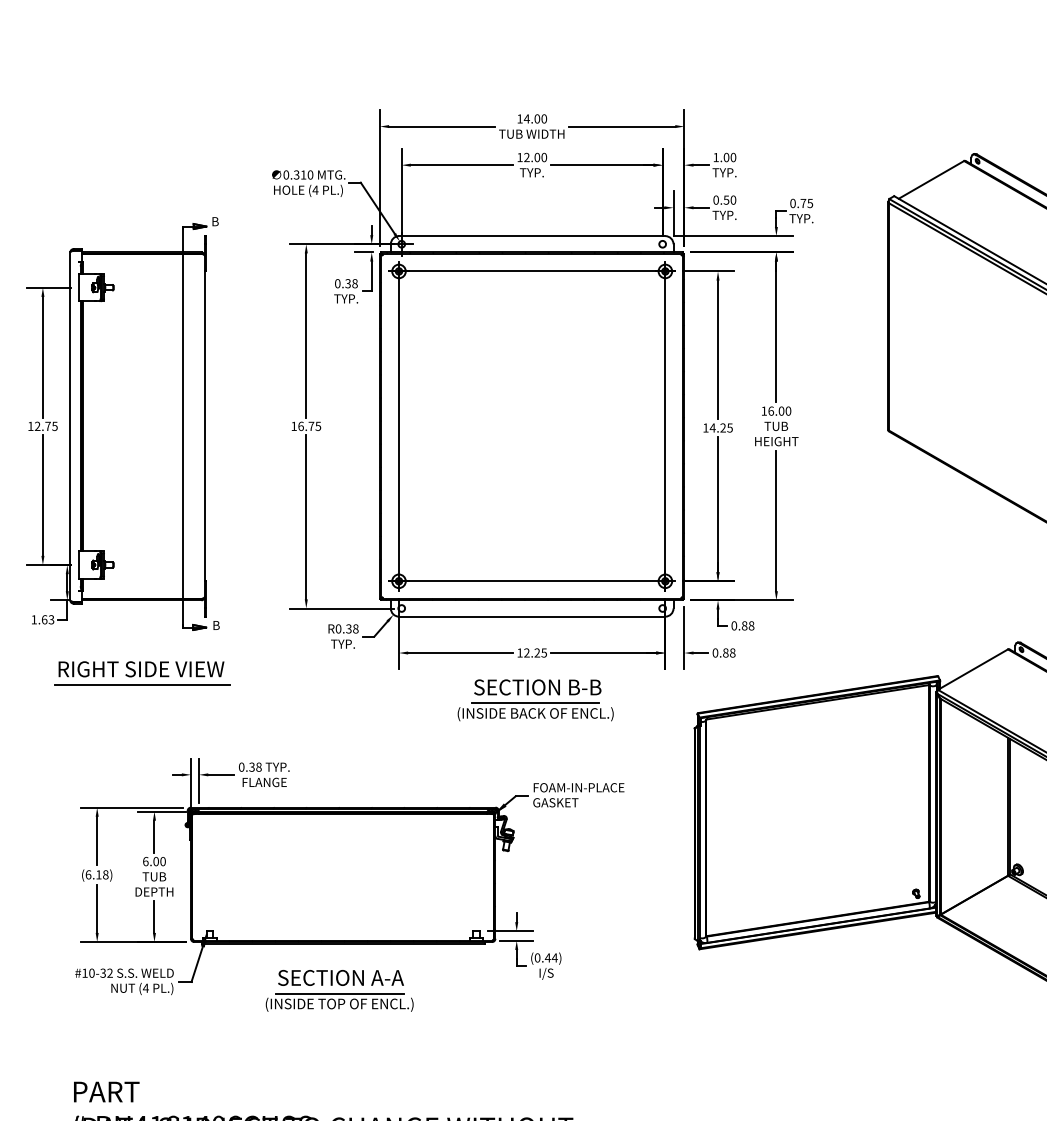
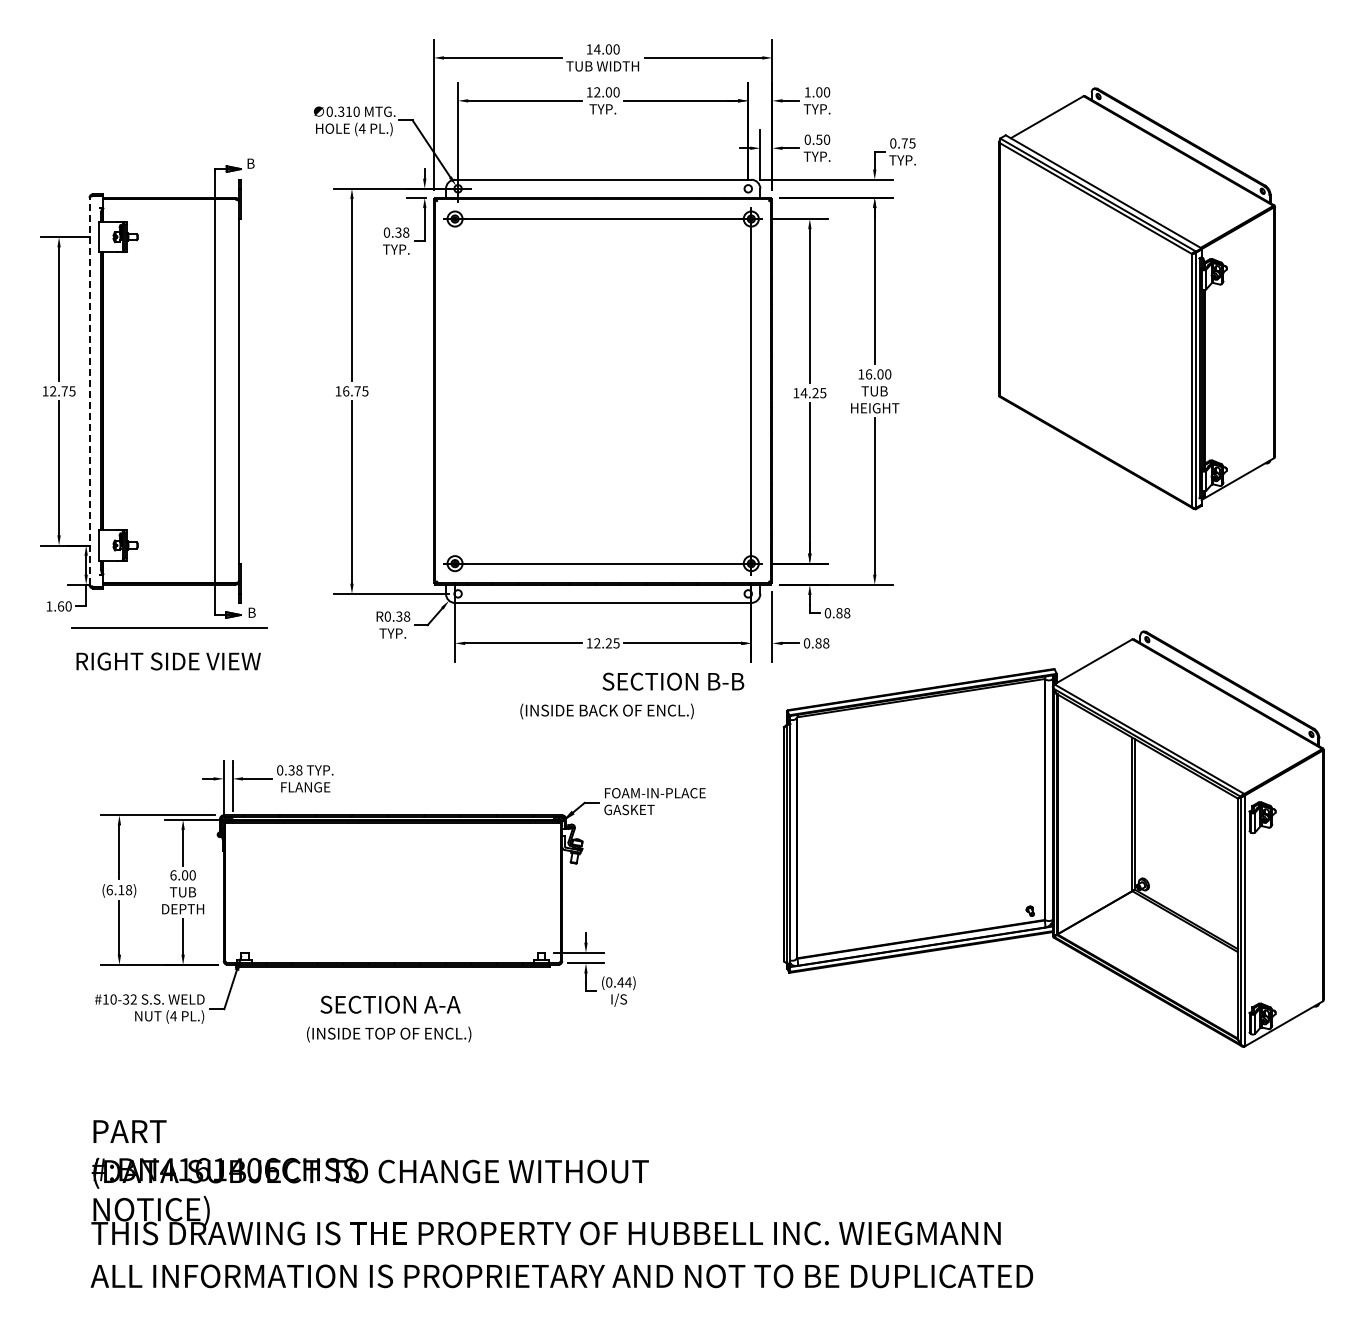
line: (70, 426) -> (89, 391), solid -> dashed
line: (399, 426) -> (455, 391), removed
text: (51, 619) -> (68, 606), 1.63 -> 1.60
line: (142, 684) -> (169, 627), moved
text: (537, 687) -> (673, 681), moved
line: (535, 703) -> (606, 699), removed
line: (340, 993) -> (389, 1022), removed

